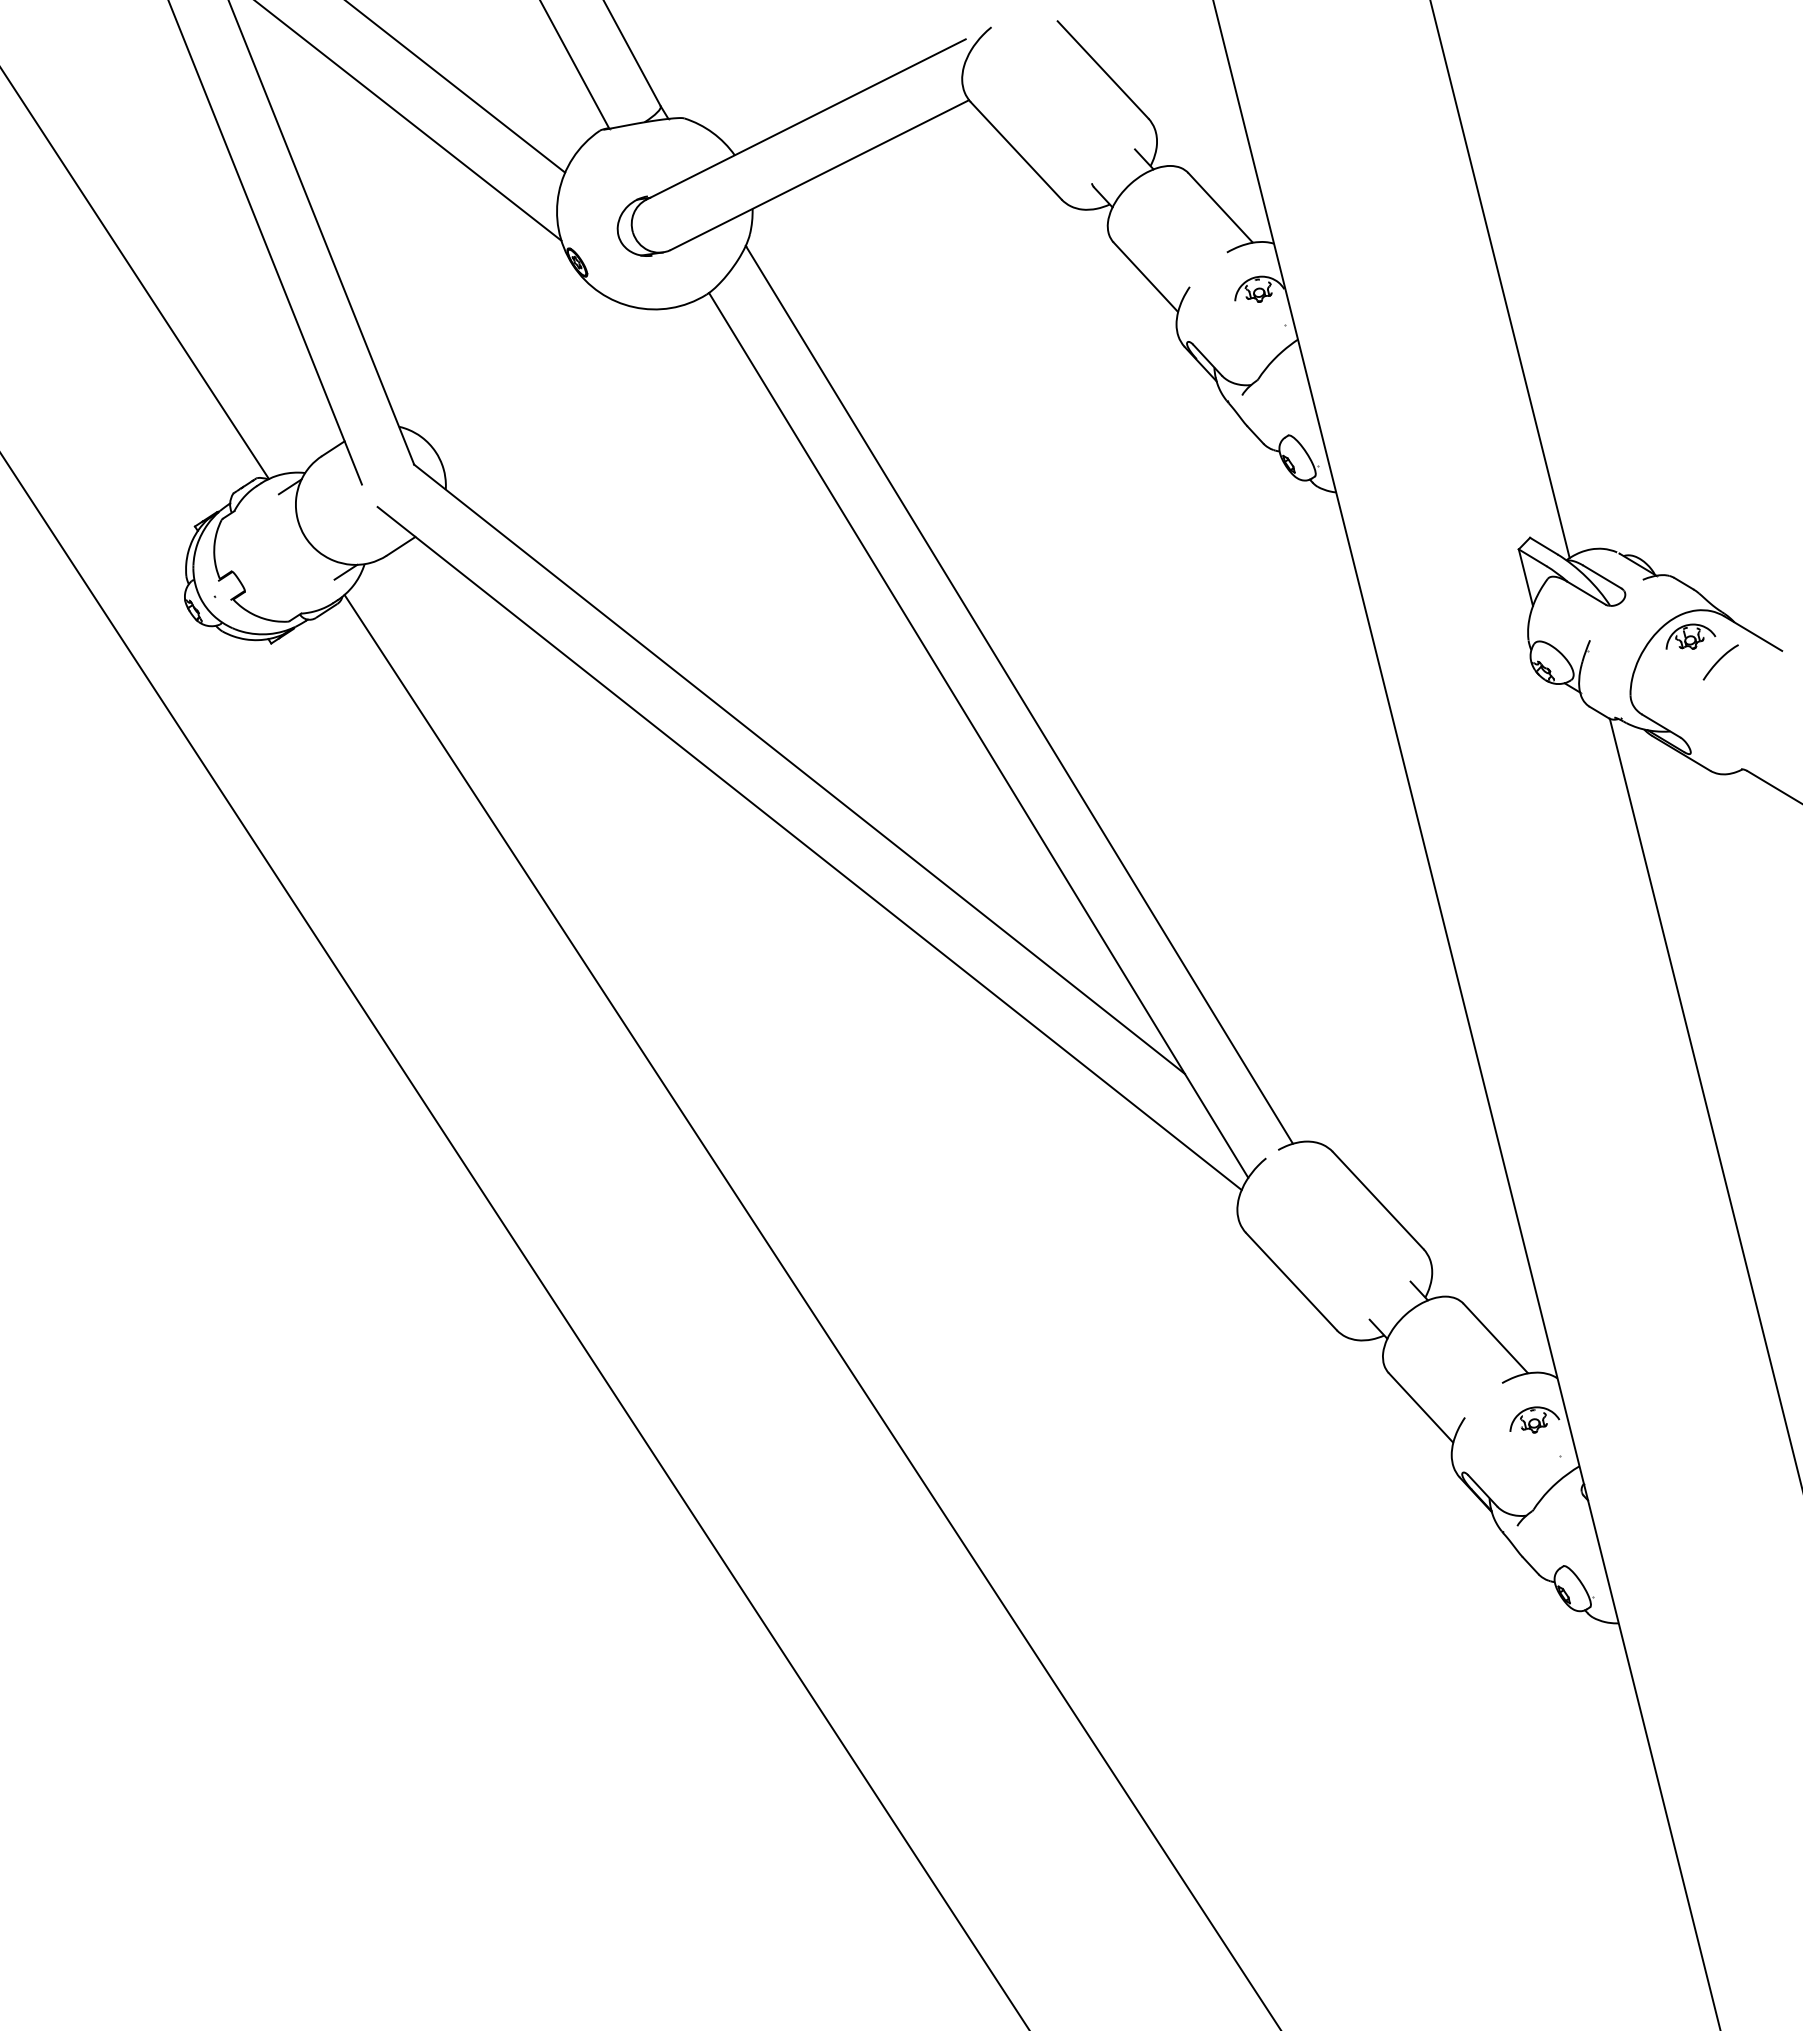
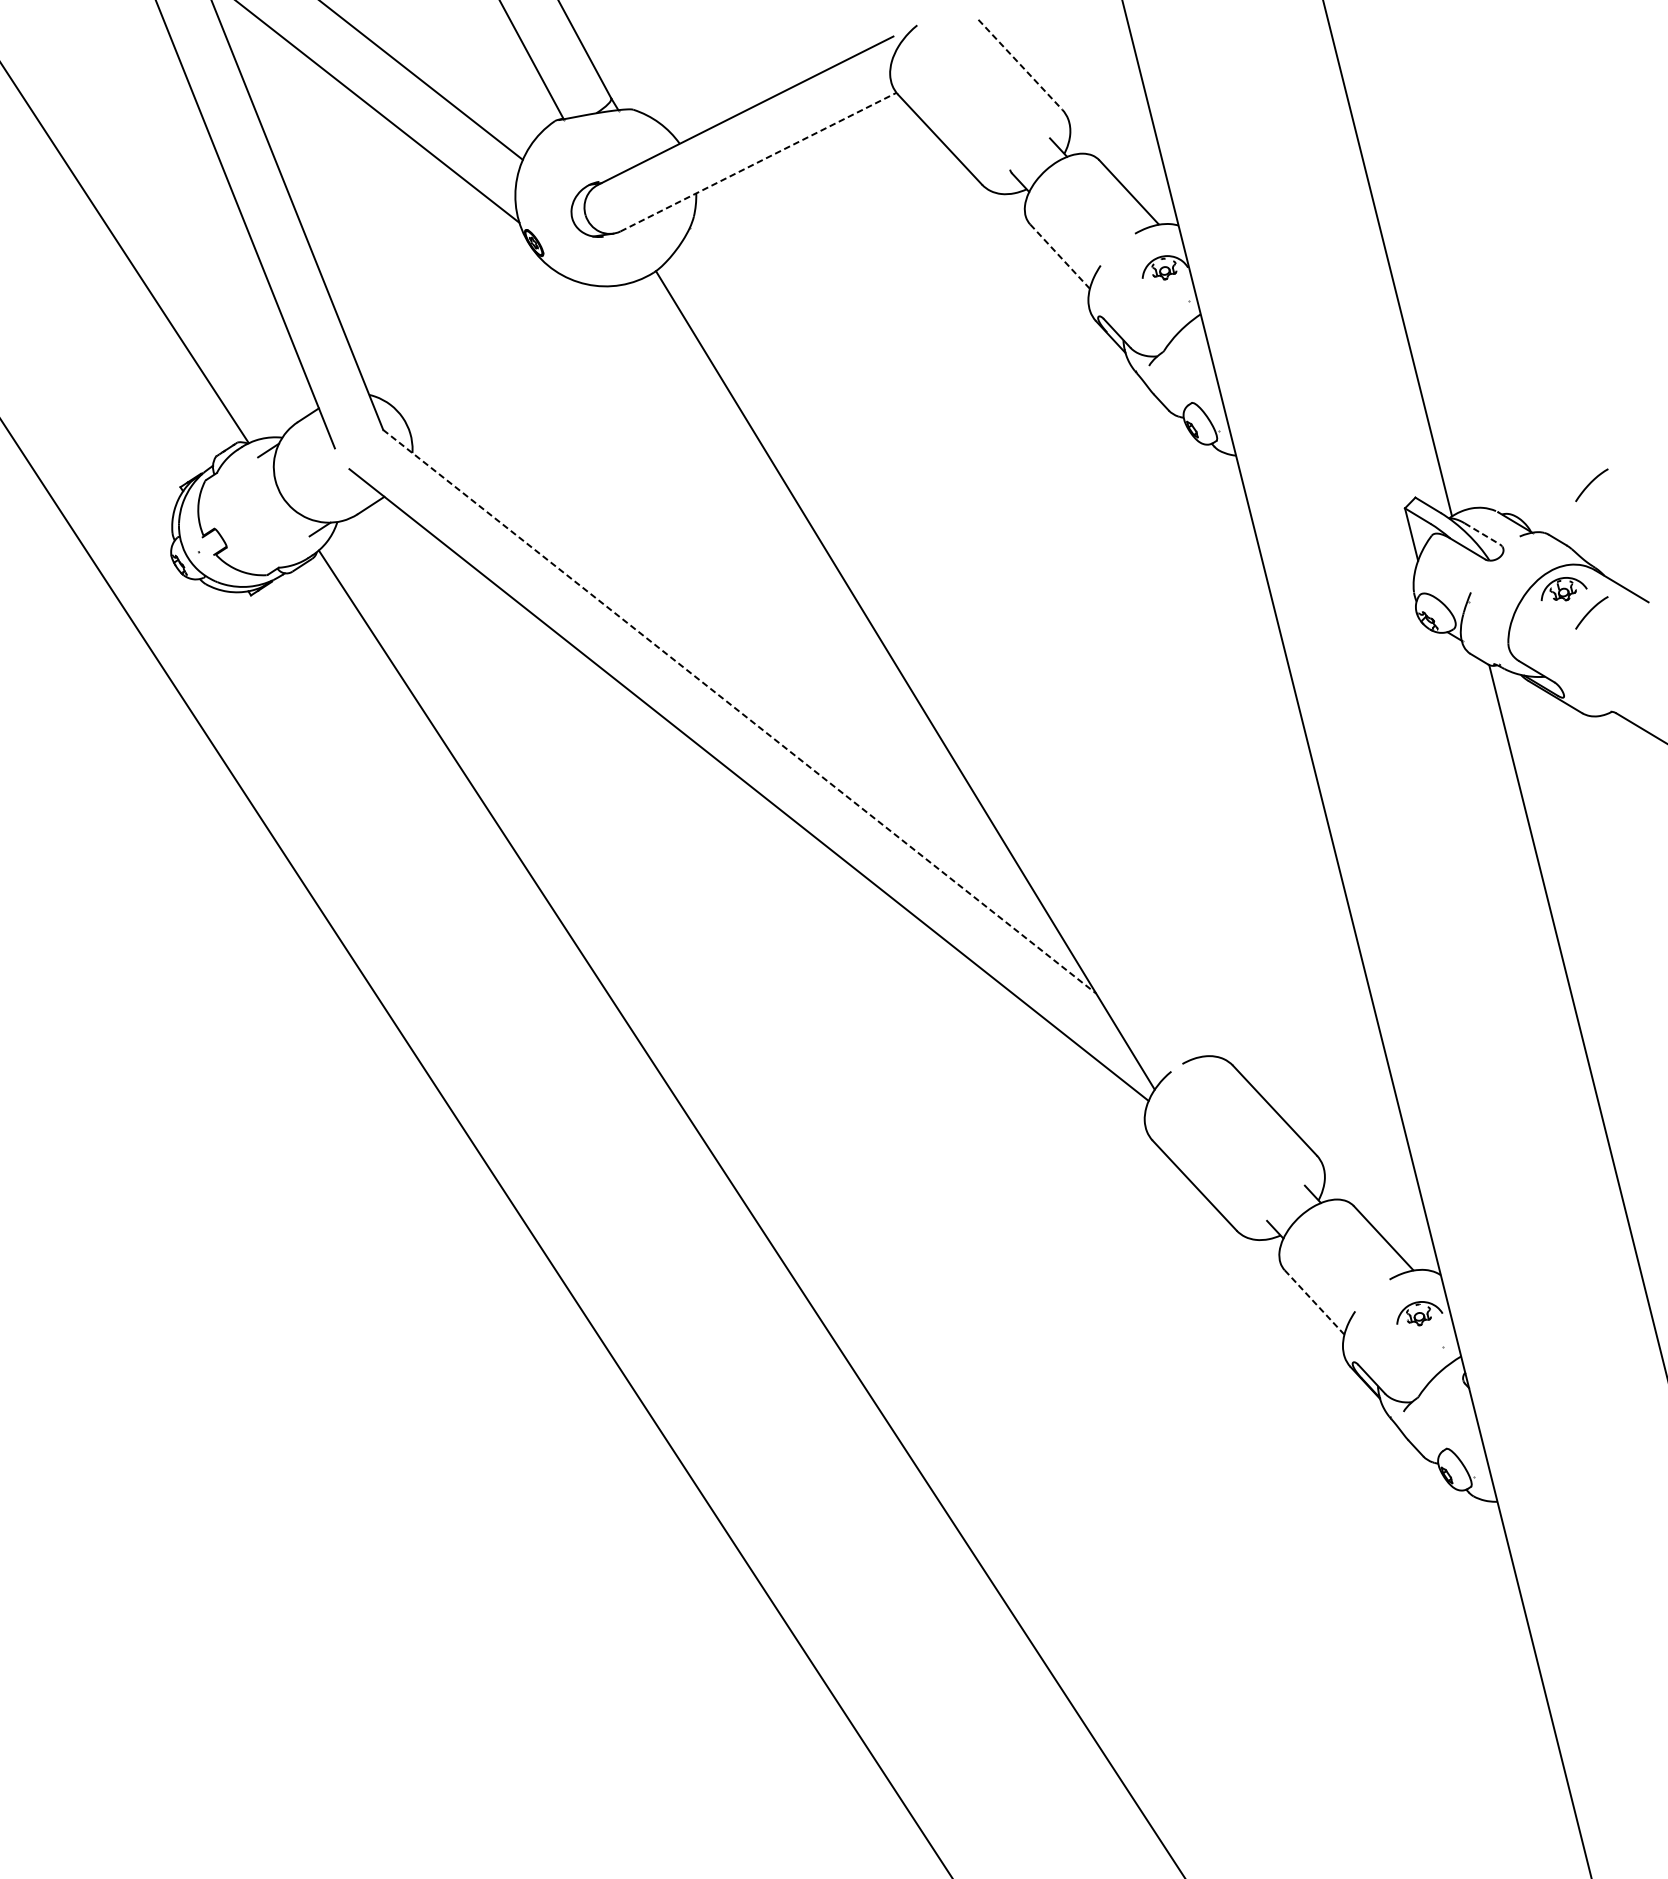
line: (1103, 70) -> (1020, 65), solid -> dashed
line: (819, 175) -> (758, 162), solid -> dashed
line: (1146, 277) -> (1060, 256), solid -> dashed
curve: (1719, 523) -> (1590, 484), added
line: (1602, 577) -> (1482, 534), solid -> dashed
line: (1018, 694) -> (942, 642), removed
line: (799, 769) -> (739, 711), solid -> dashed
line: (1421, 1408) -> (1315, 1303), solid -> dashed

